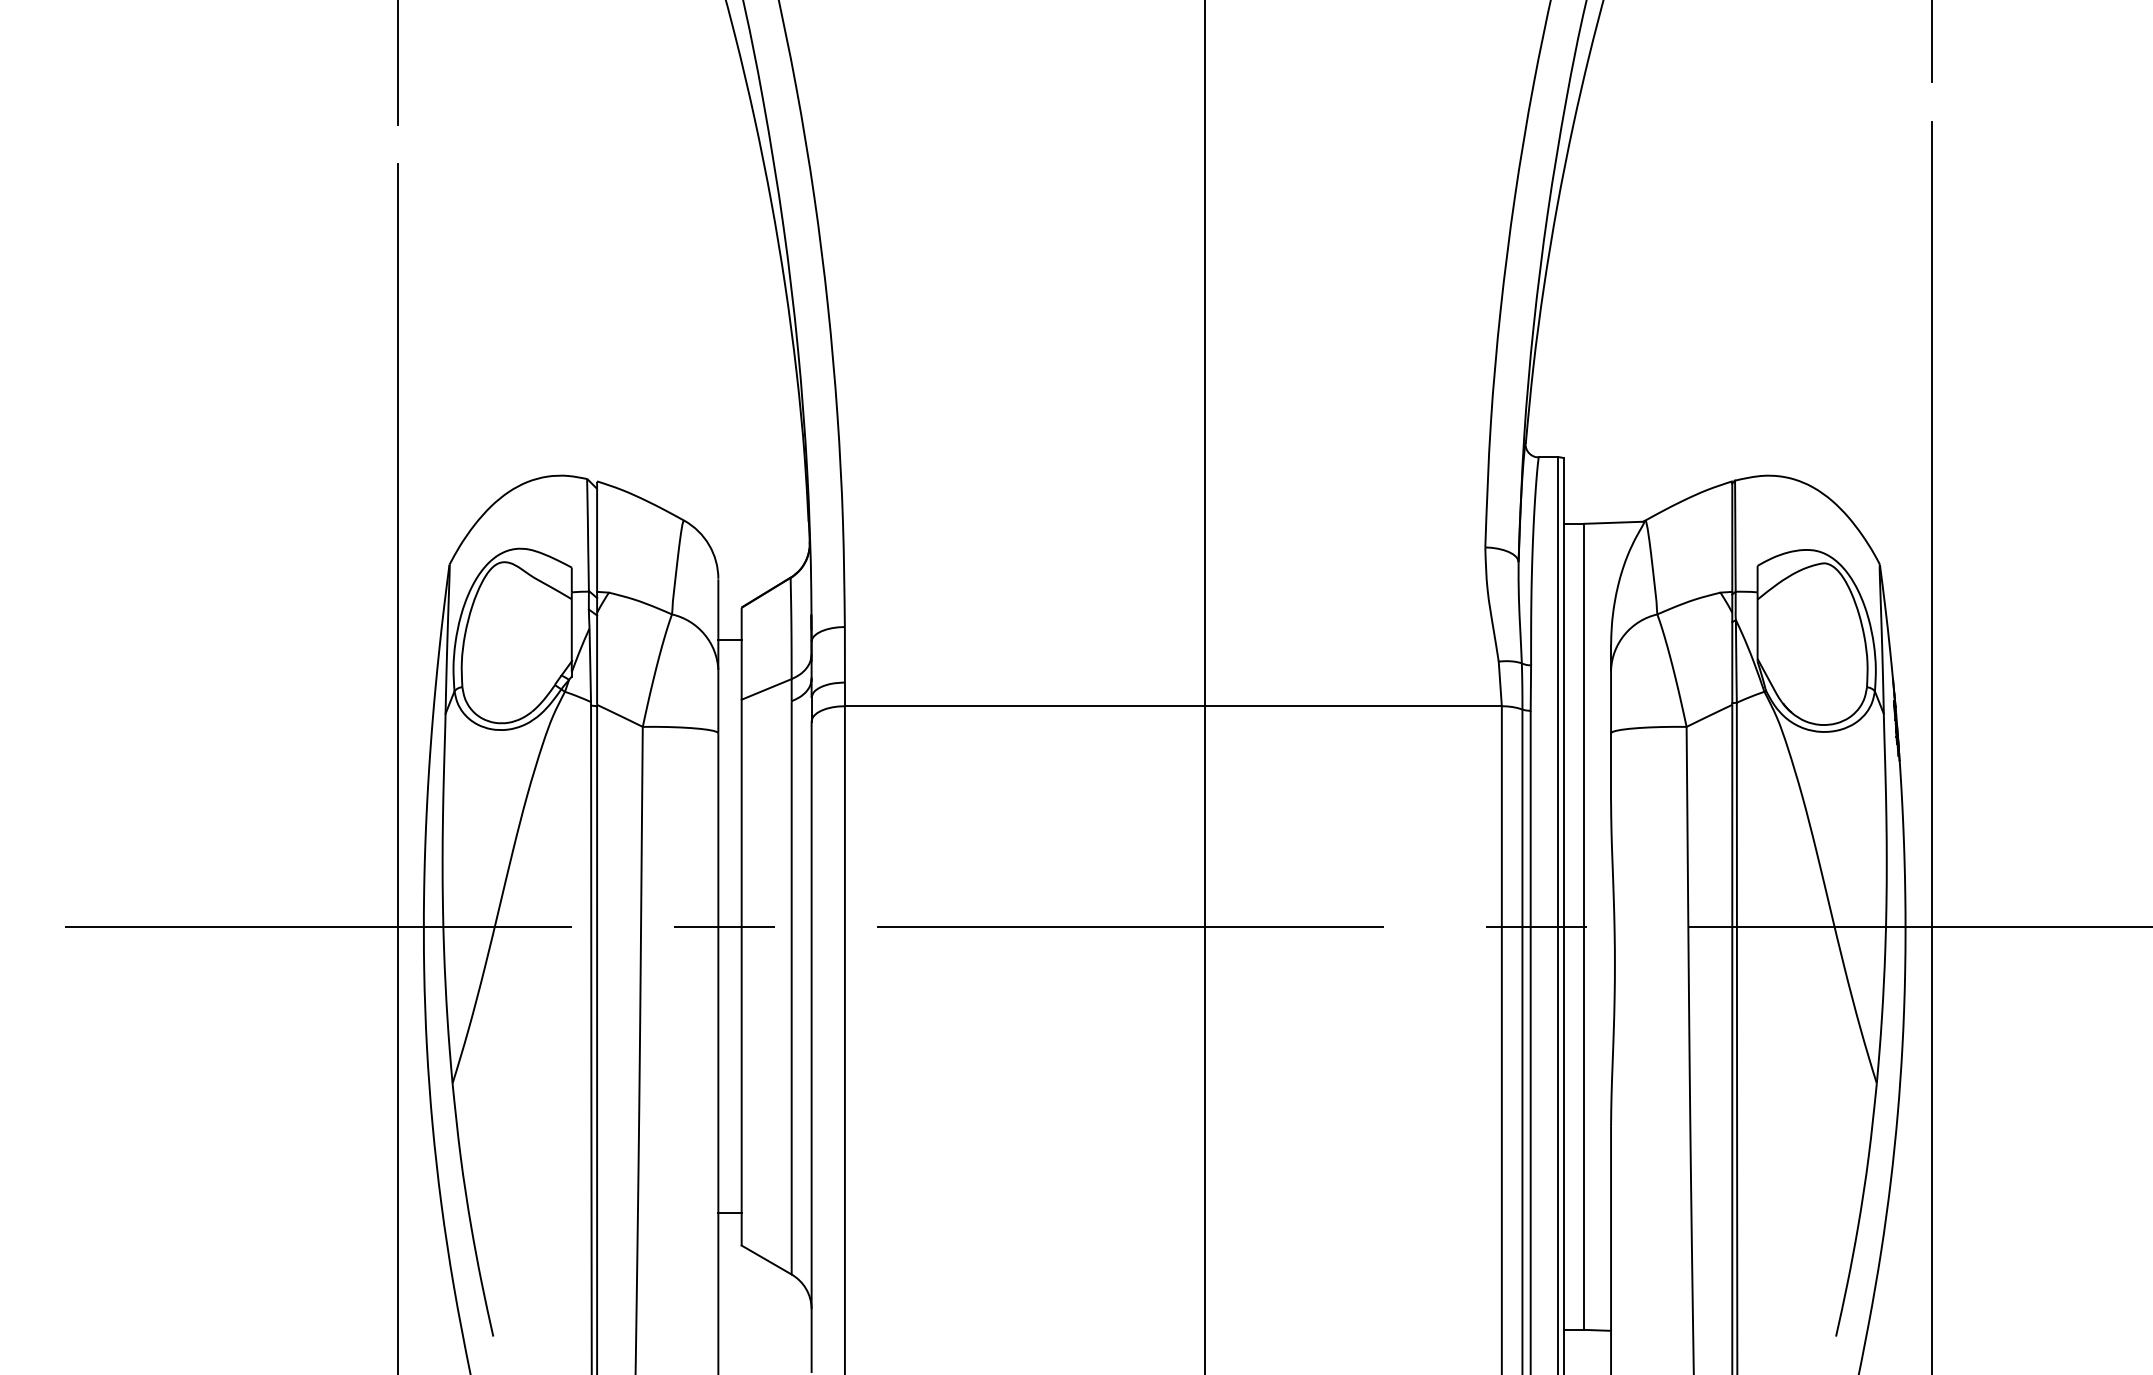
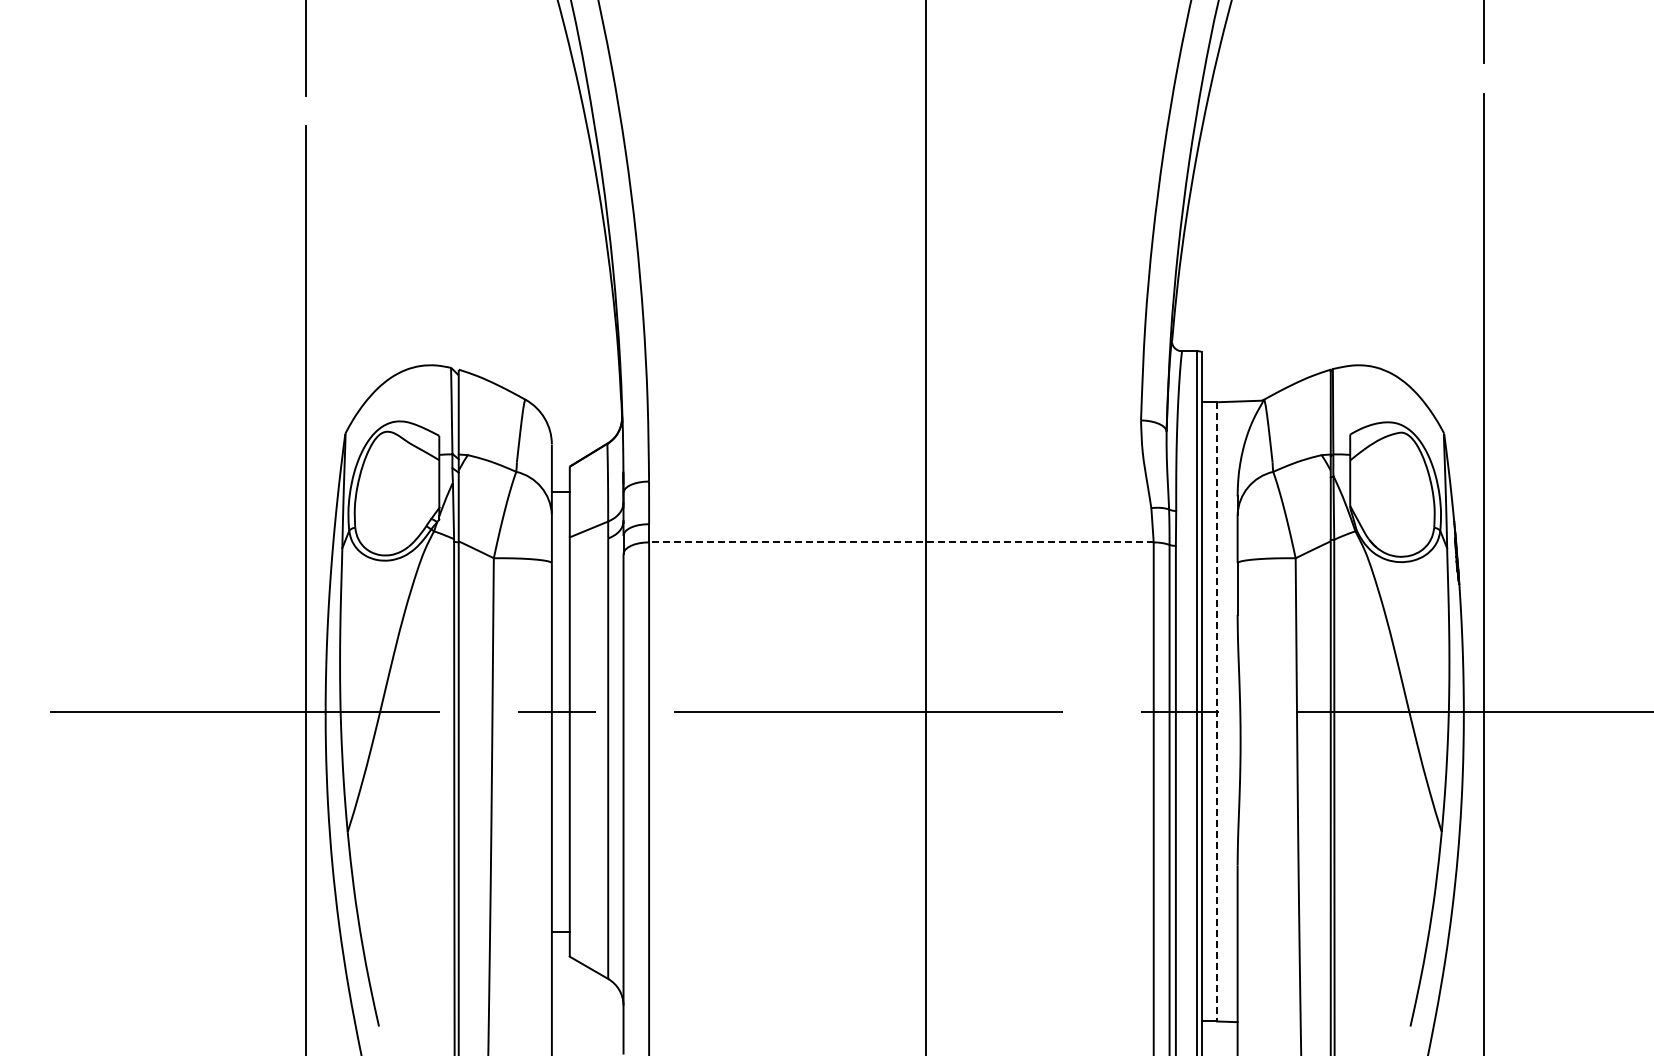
line: (1172, 706) -> (900, 542), solid -> dashed
line: (1584, 926) -> (1217, 711), solid -> dashed

